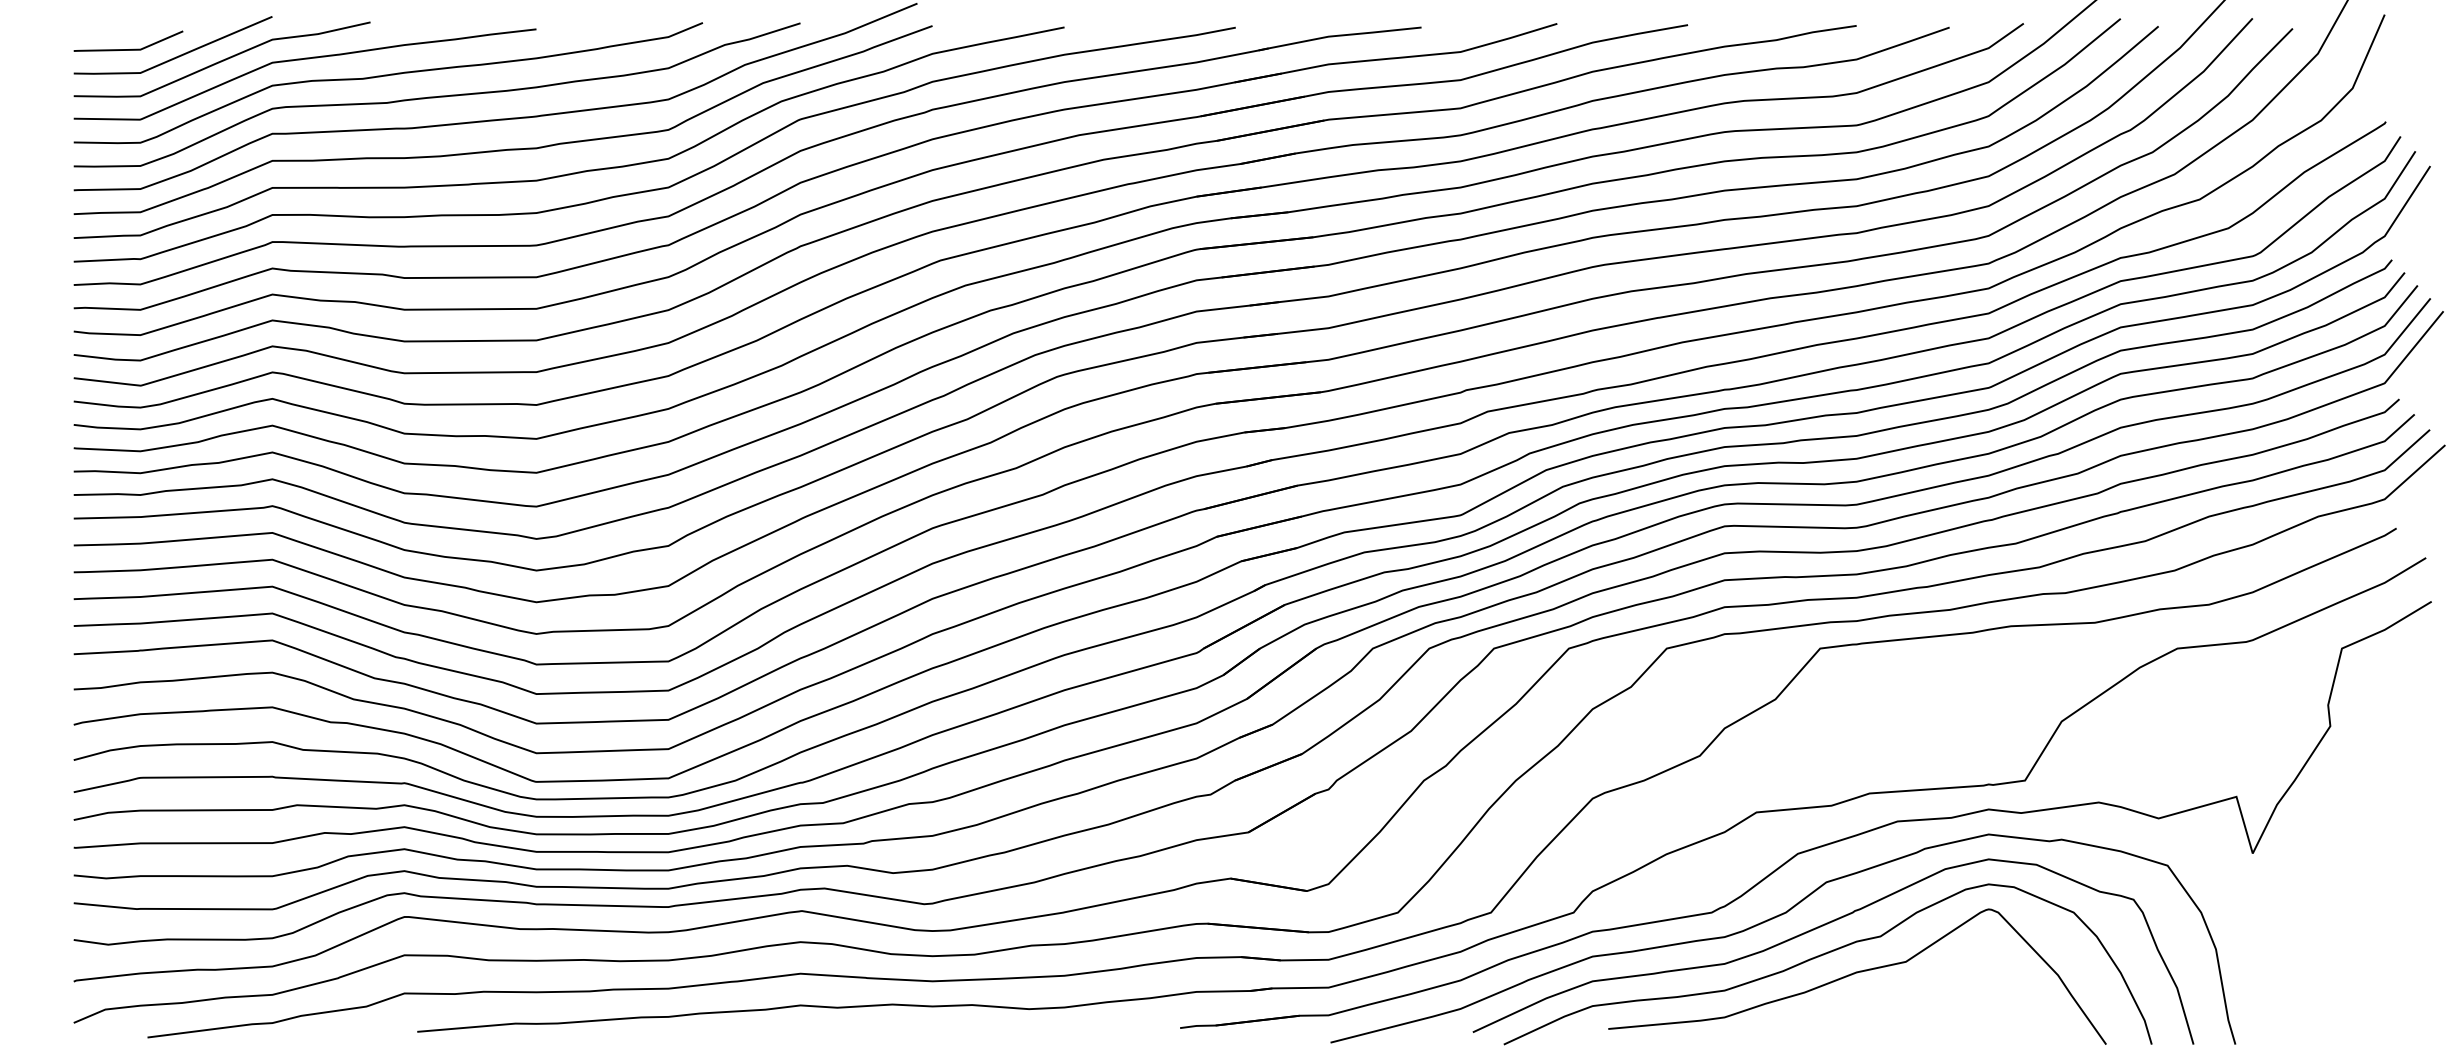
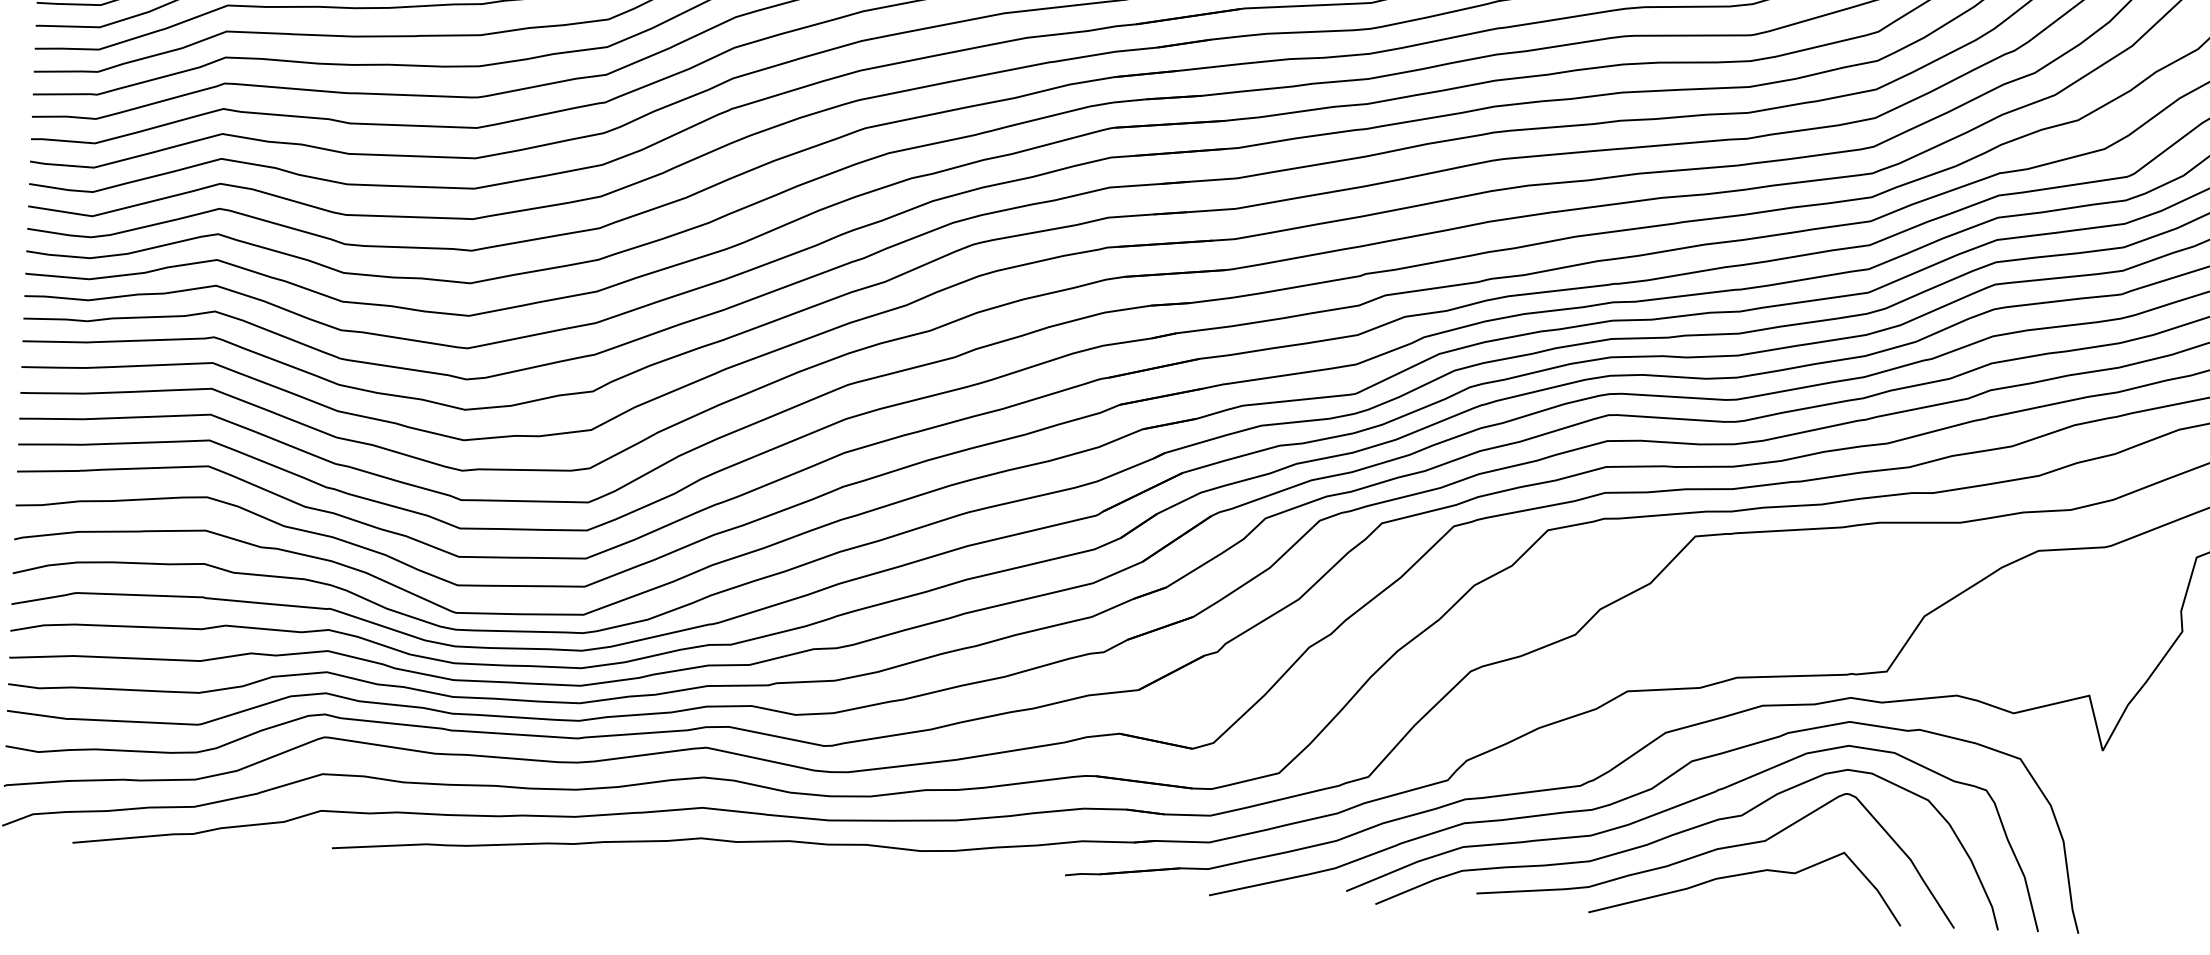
curve: (1885, 998) -> (1744, 875), added

